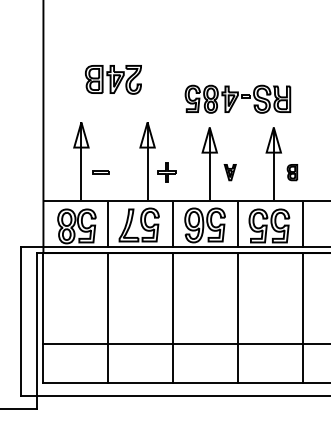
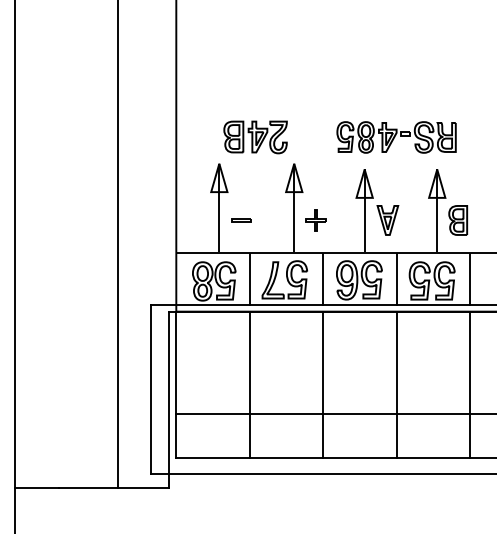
part: (113, 79) -> (255, 137), moved
part: (229, 172) -> (387, 220), size x1.67
part: (292, 172) -> (458, 220), size x1.67

